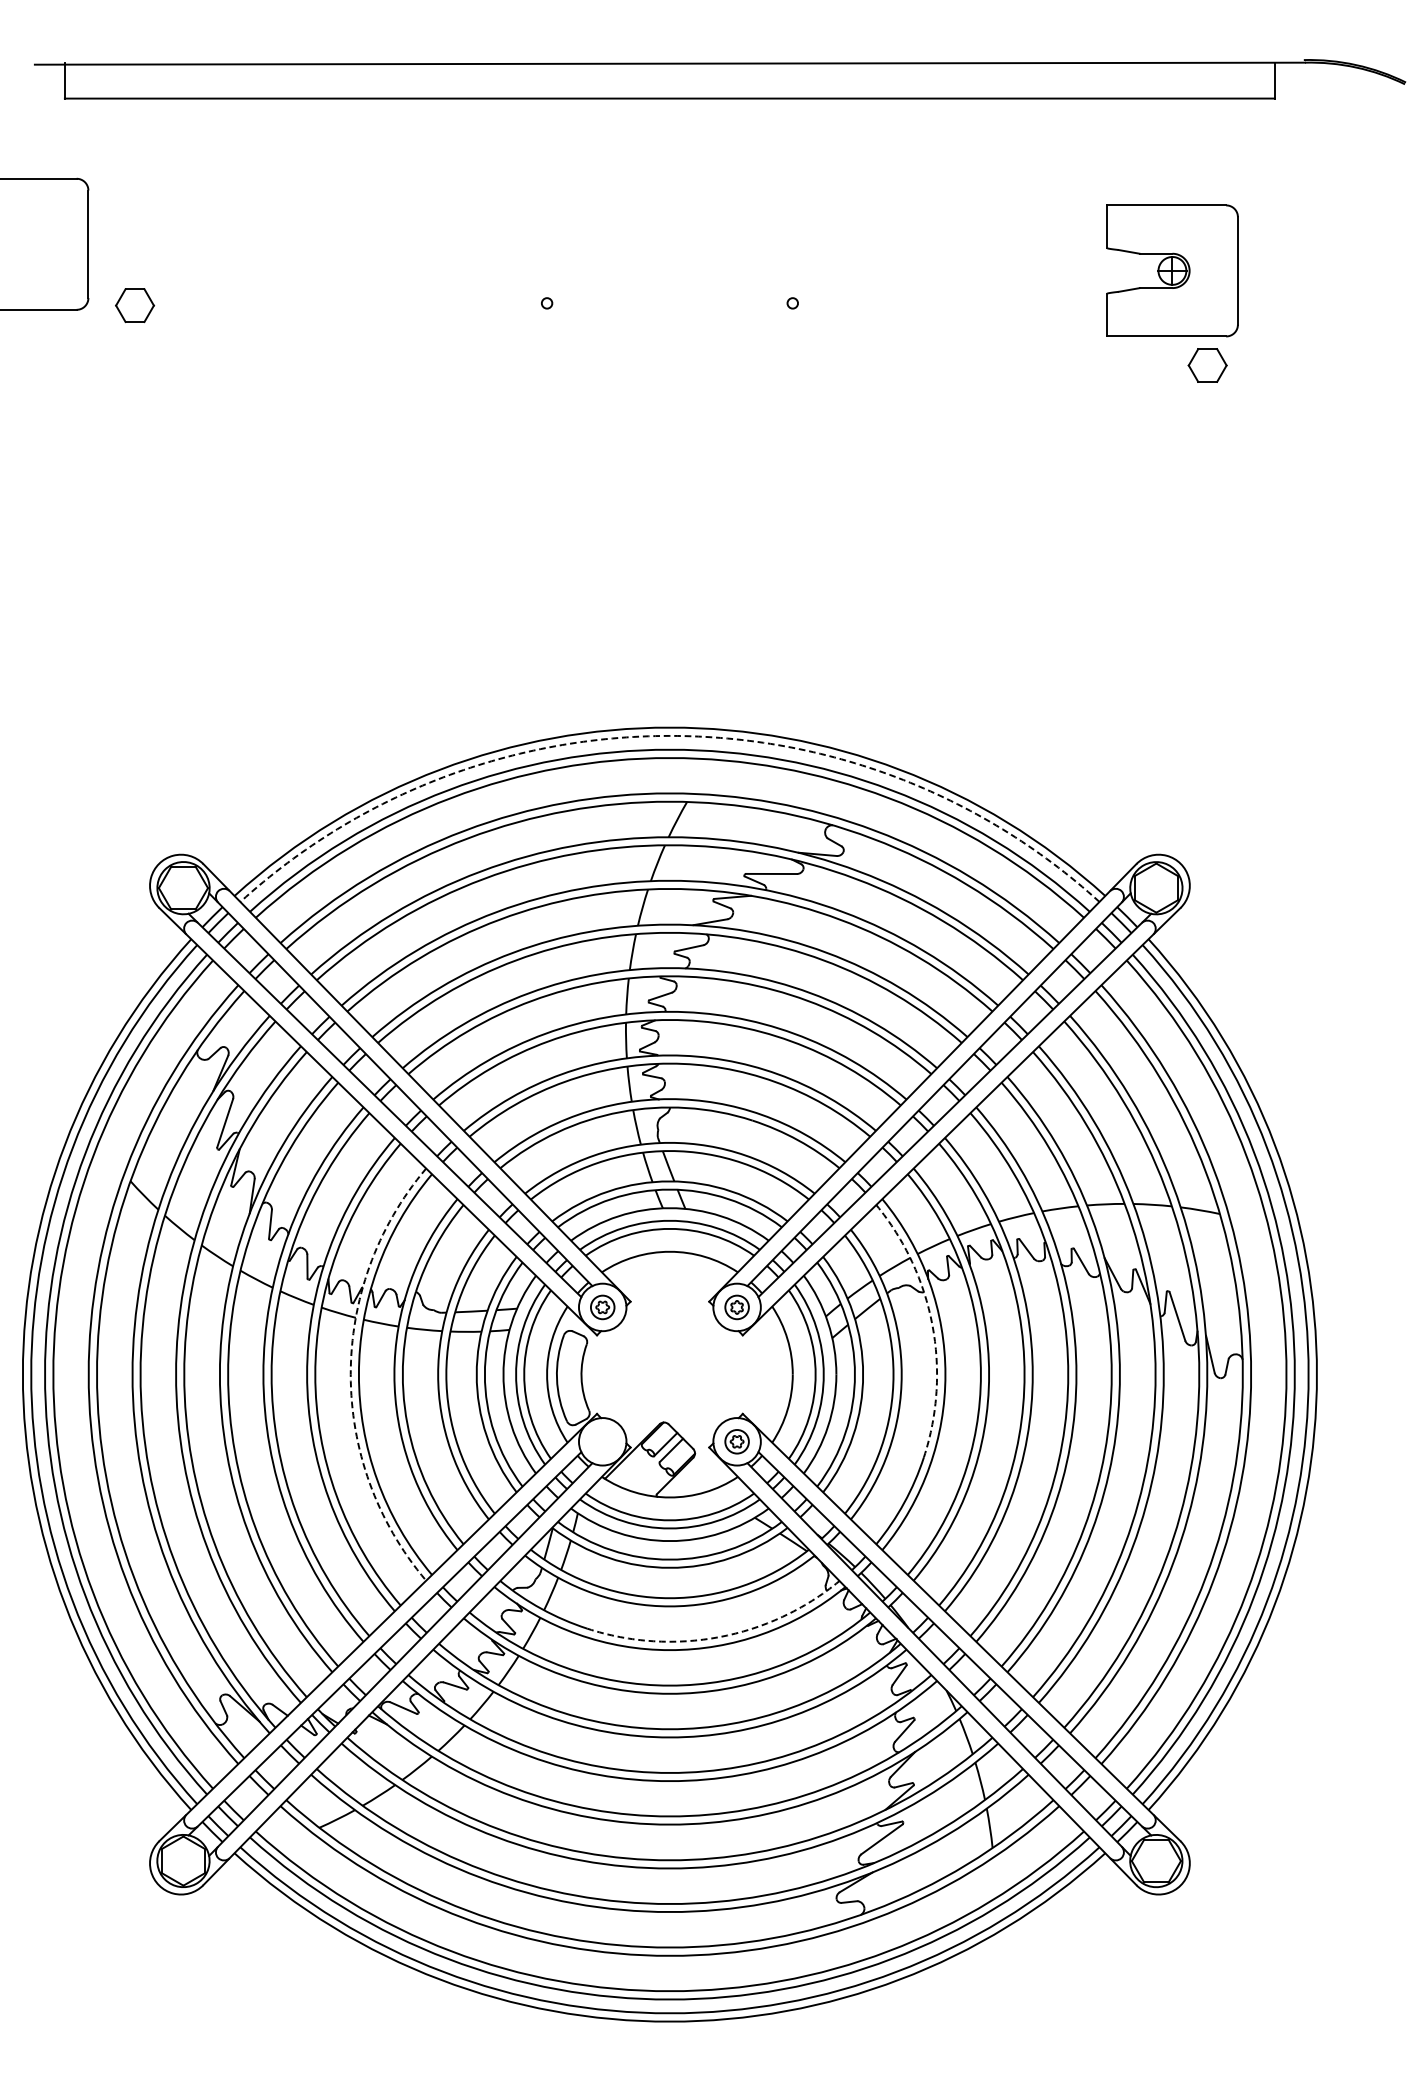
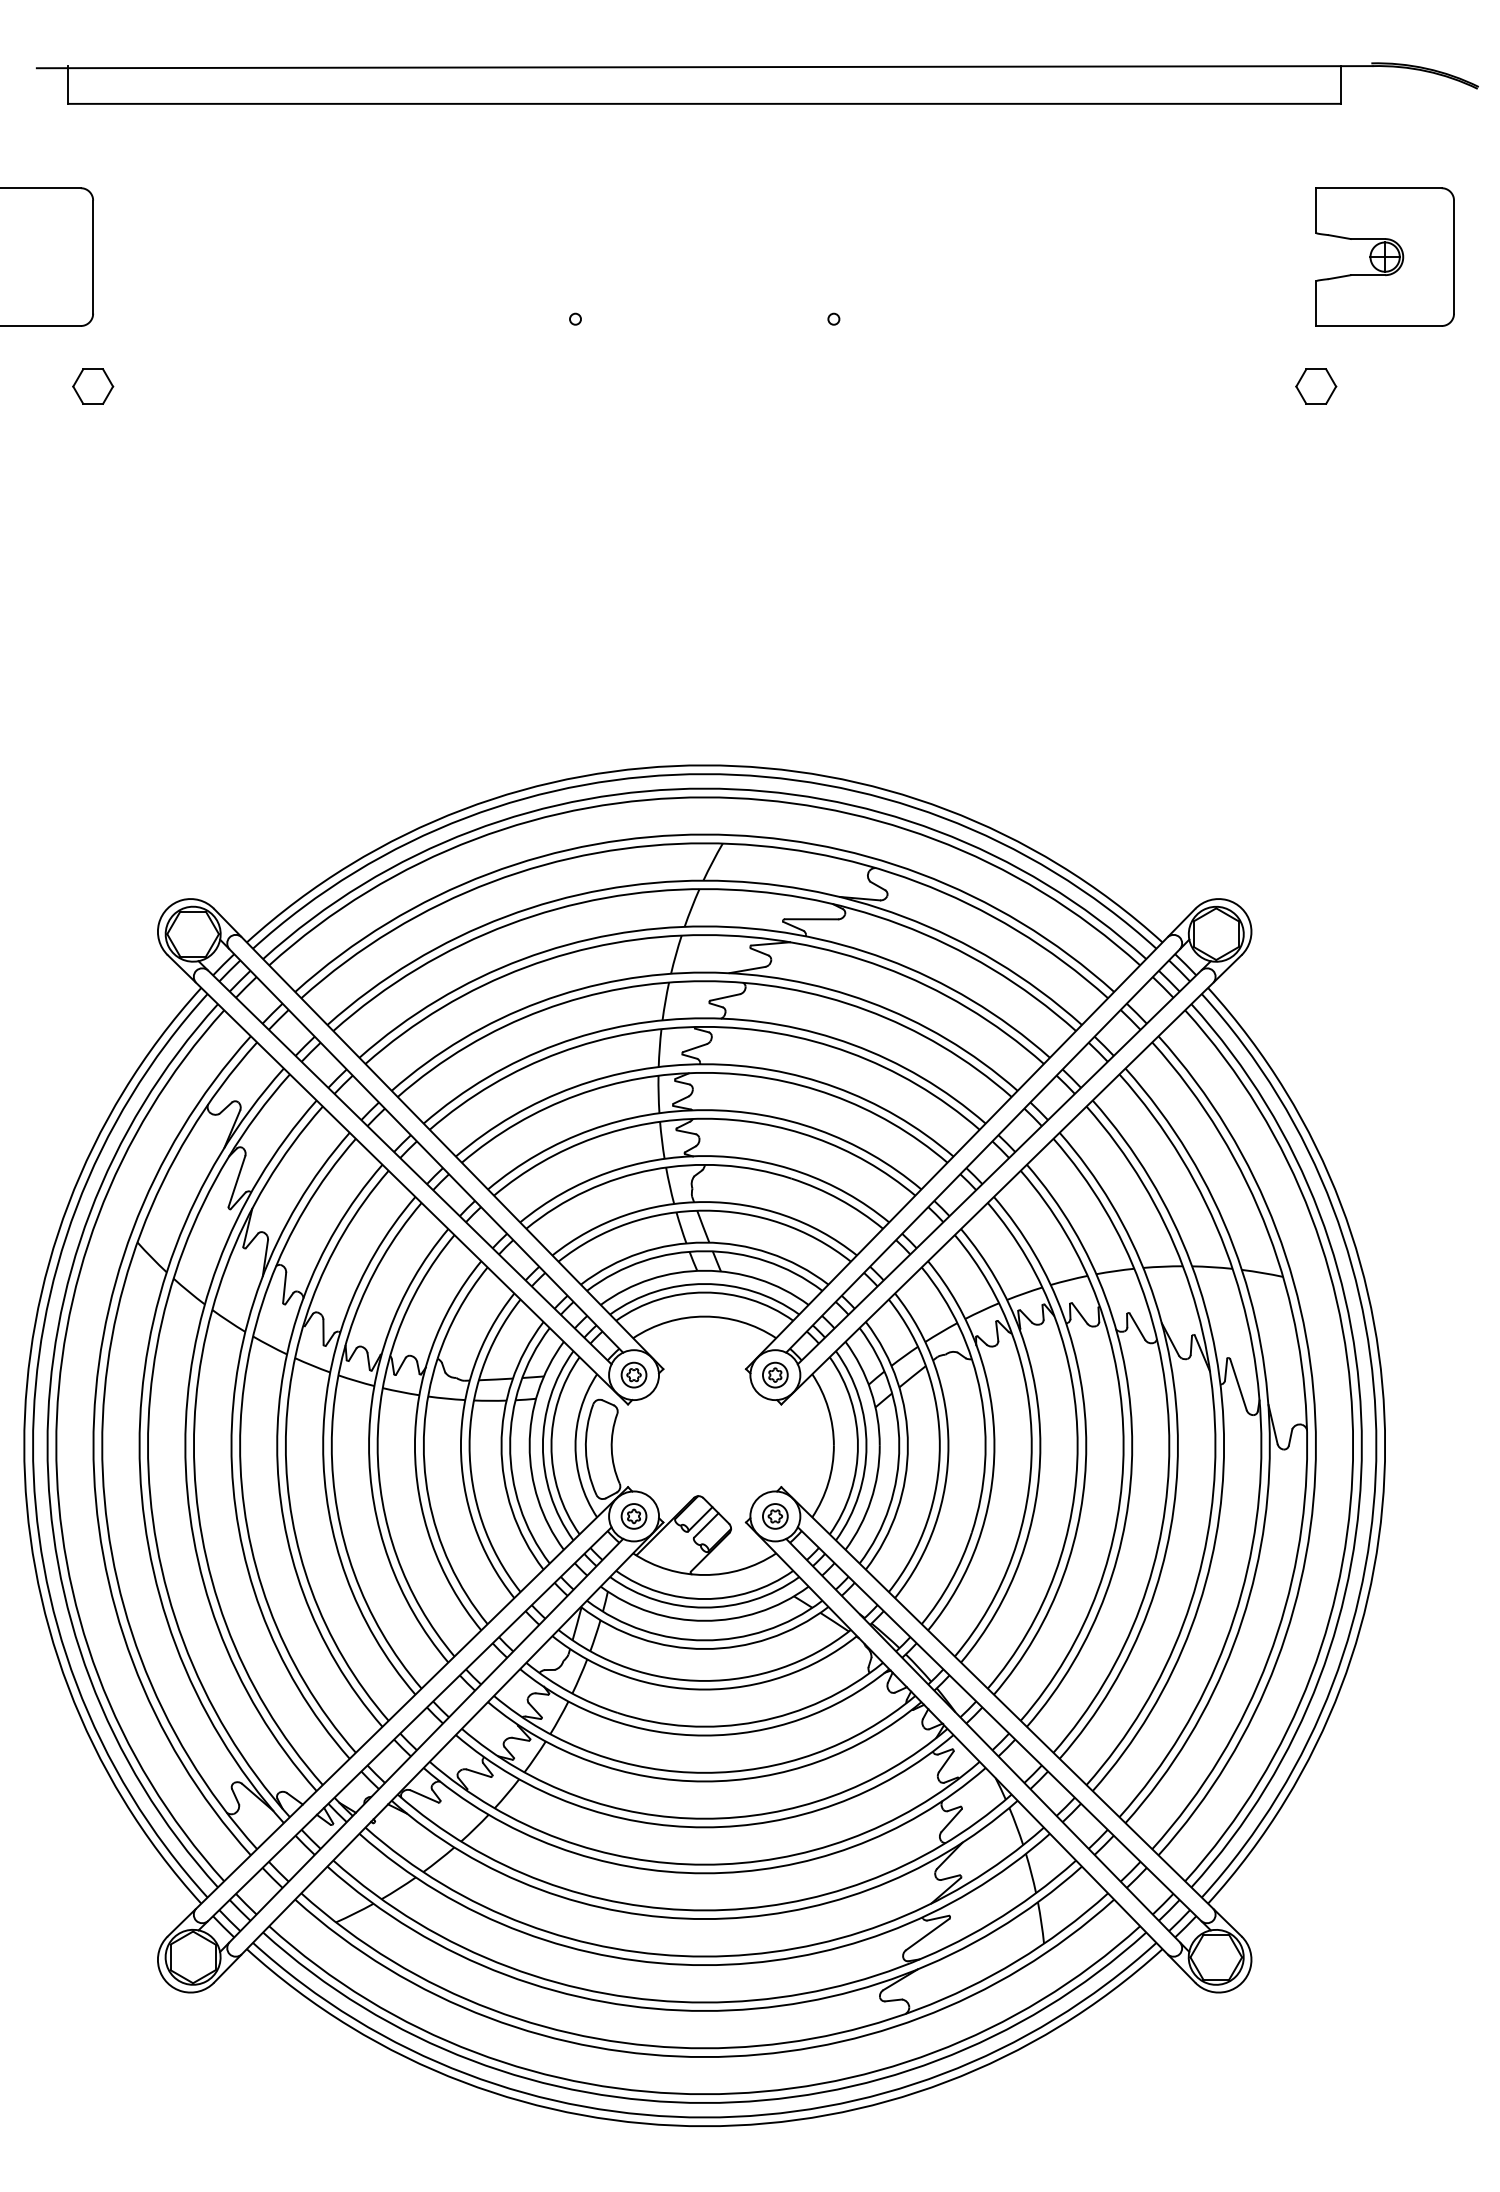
part: (1171, 270) -> (1384, 256), moved
part: (135, 305) -> (93, 386), moved
part: (1207, 365) -> (1316, 386), moved
arc: (669, 736) -> (704, 774), dashed -> solid
arc: (932, 1324) -> (980, 1393), dashed -> solid
arc: (351, 1374) -> (369, 1445), dashed -> solid
part: (602, 1441) -> (633, 1516), added
arc: (719, 1636) -> (756, 1721), dashed -> solid

